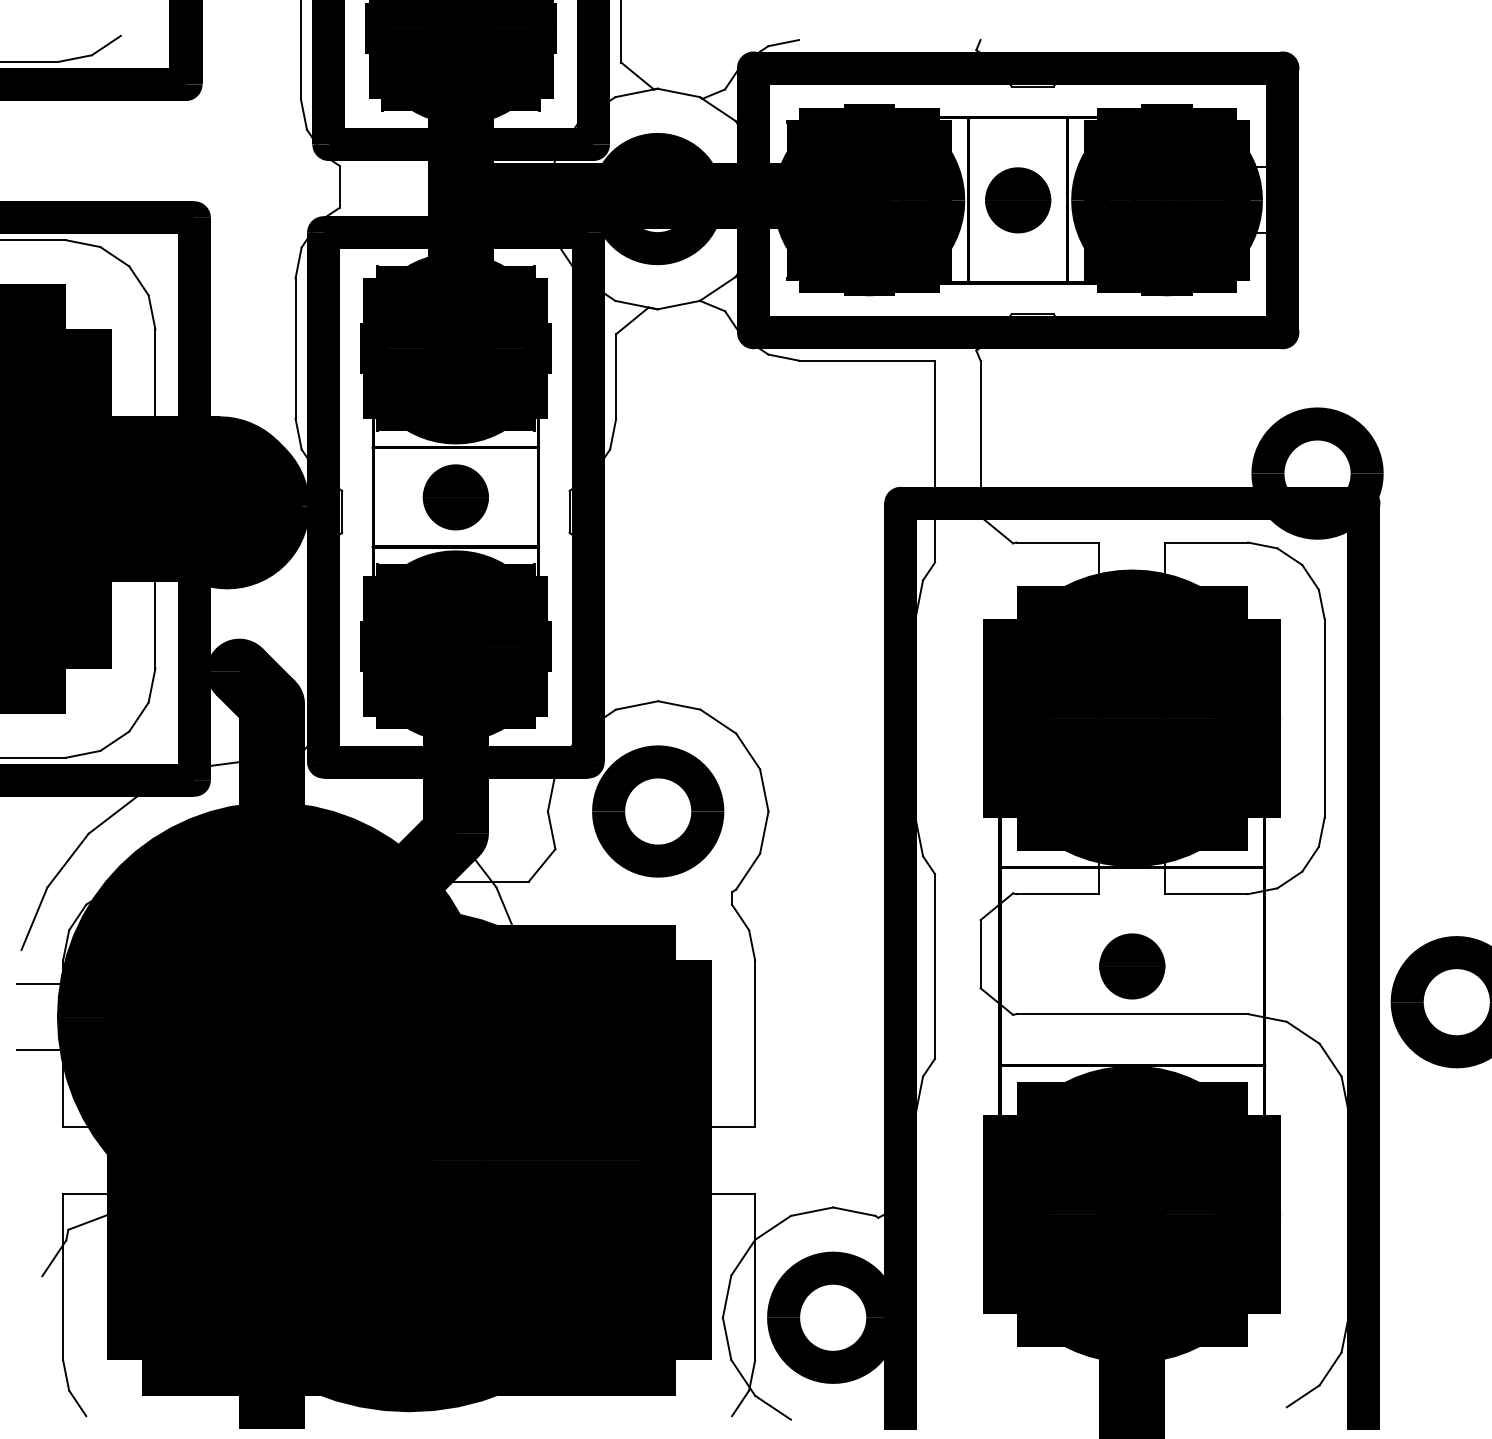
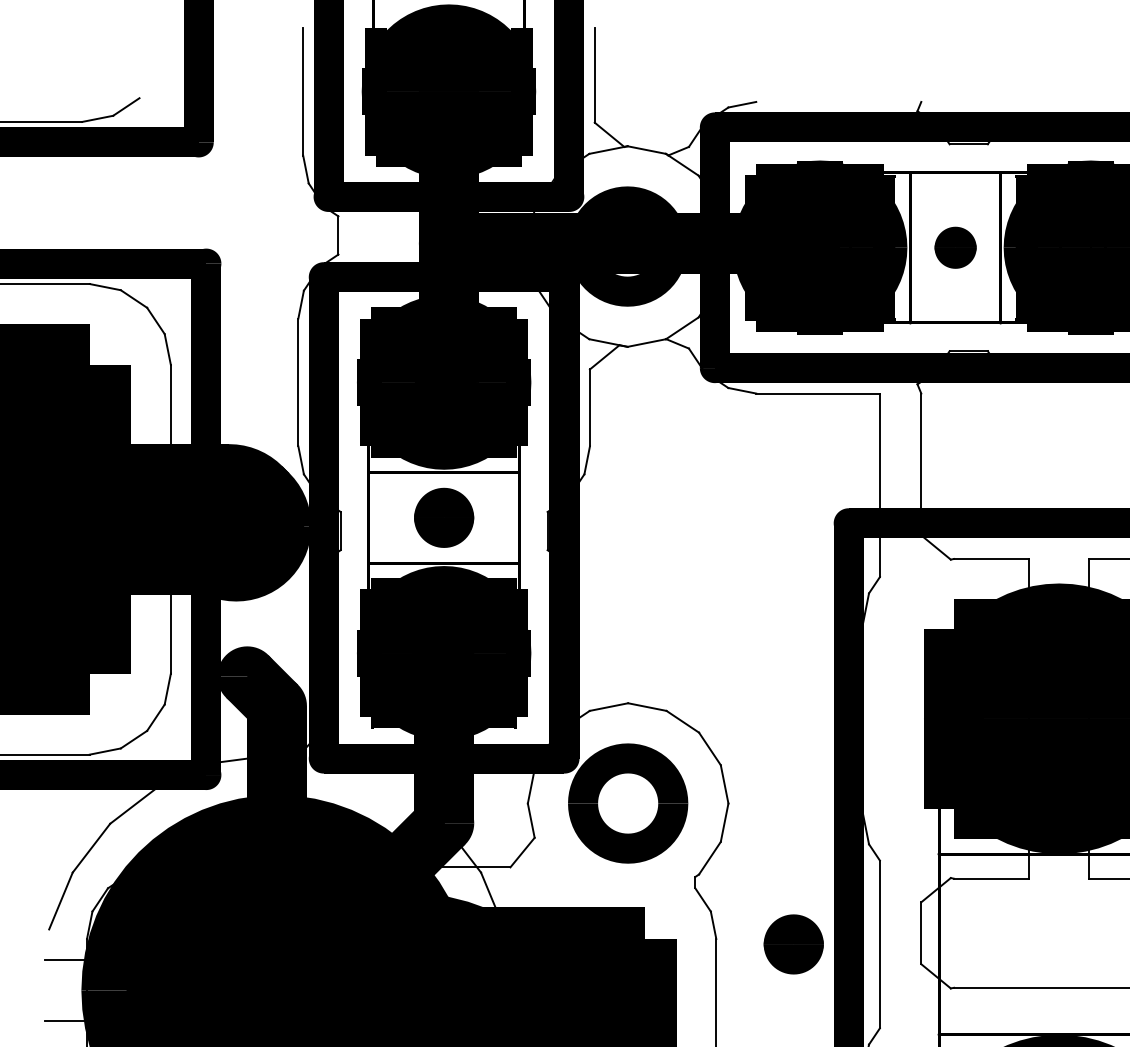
part: (1018, 200) -> (955, 247), size x0.7
part: (1132, 966) -> (793, 944), moved

